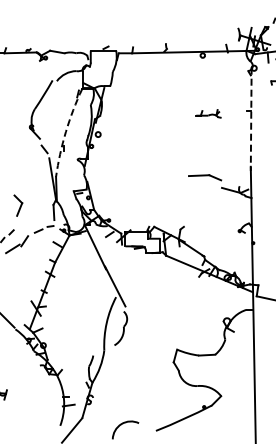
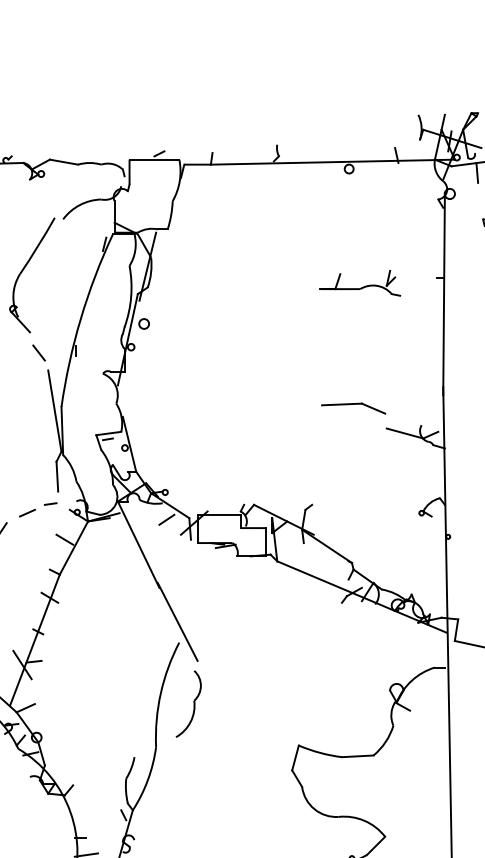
part: (208, 113) -> (360, 282), size x1.67
line: (251, 119) -> (444, 294), dashed -> solid
arc: (65, 131) -> (80, 317), dashed -> solid

